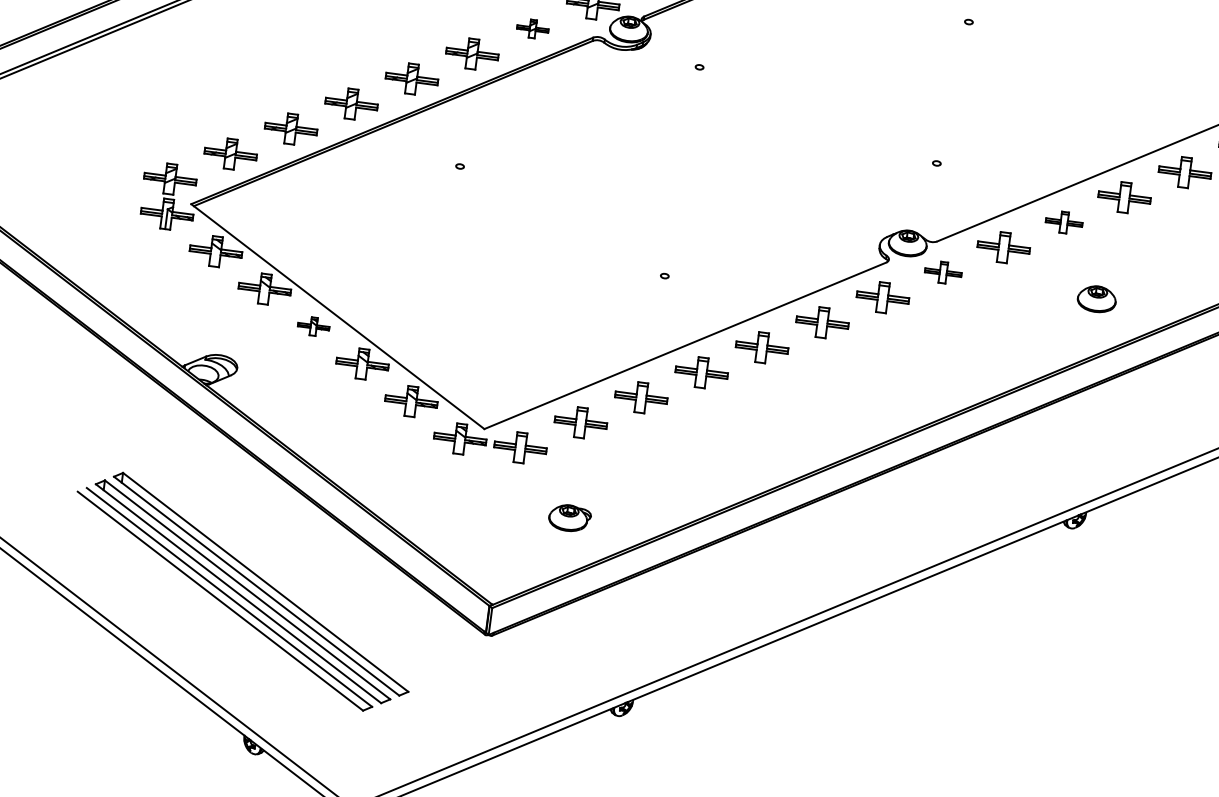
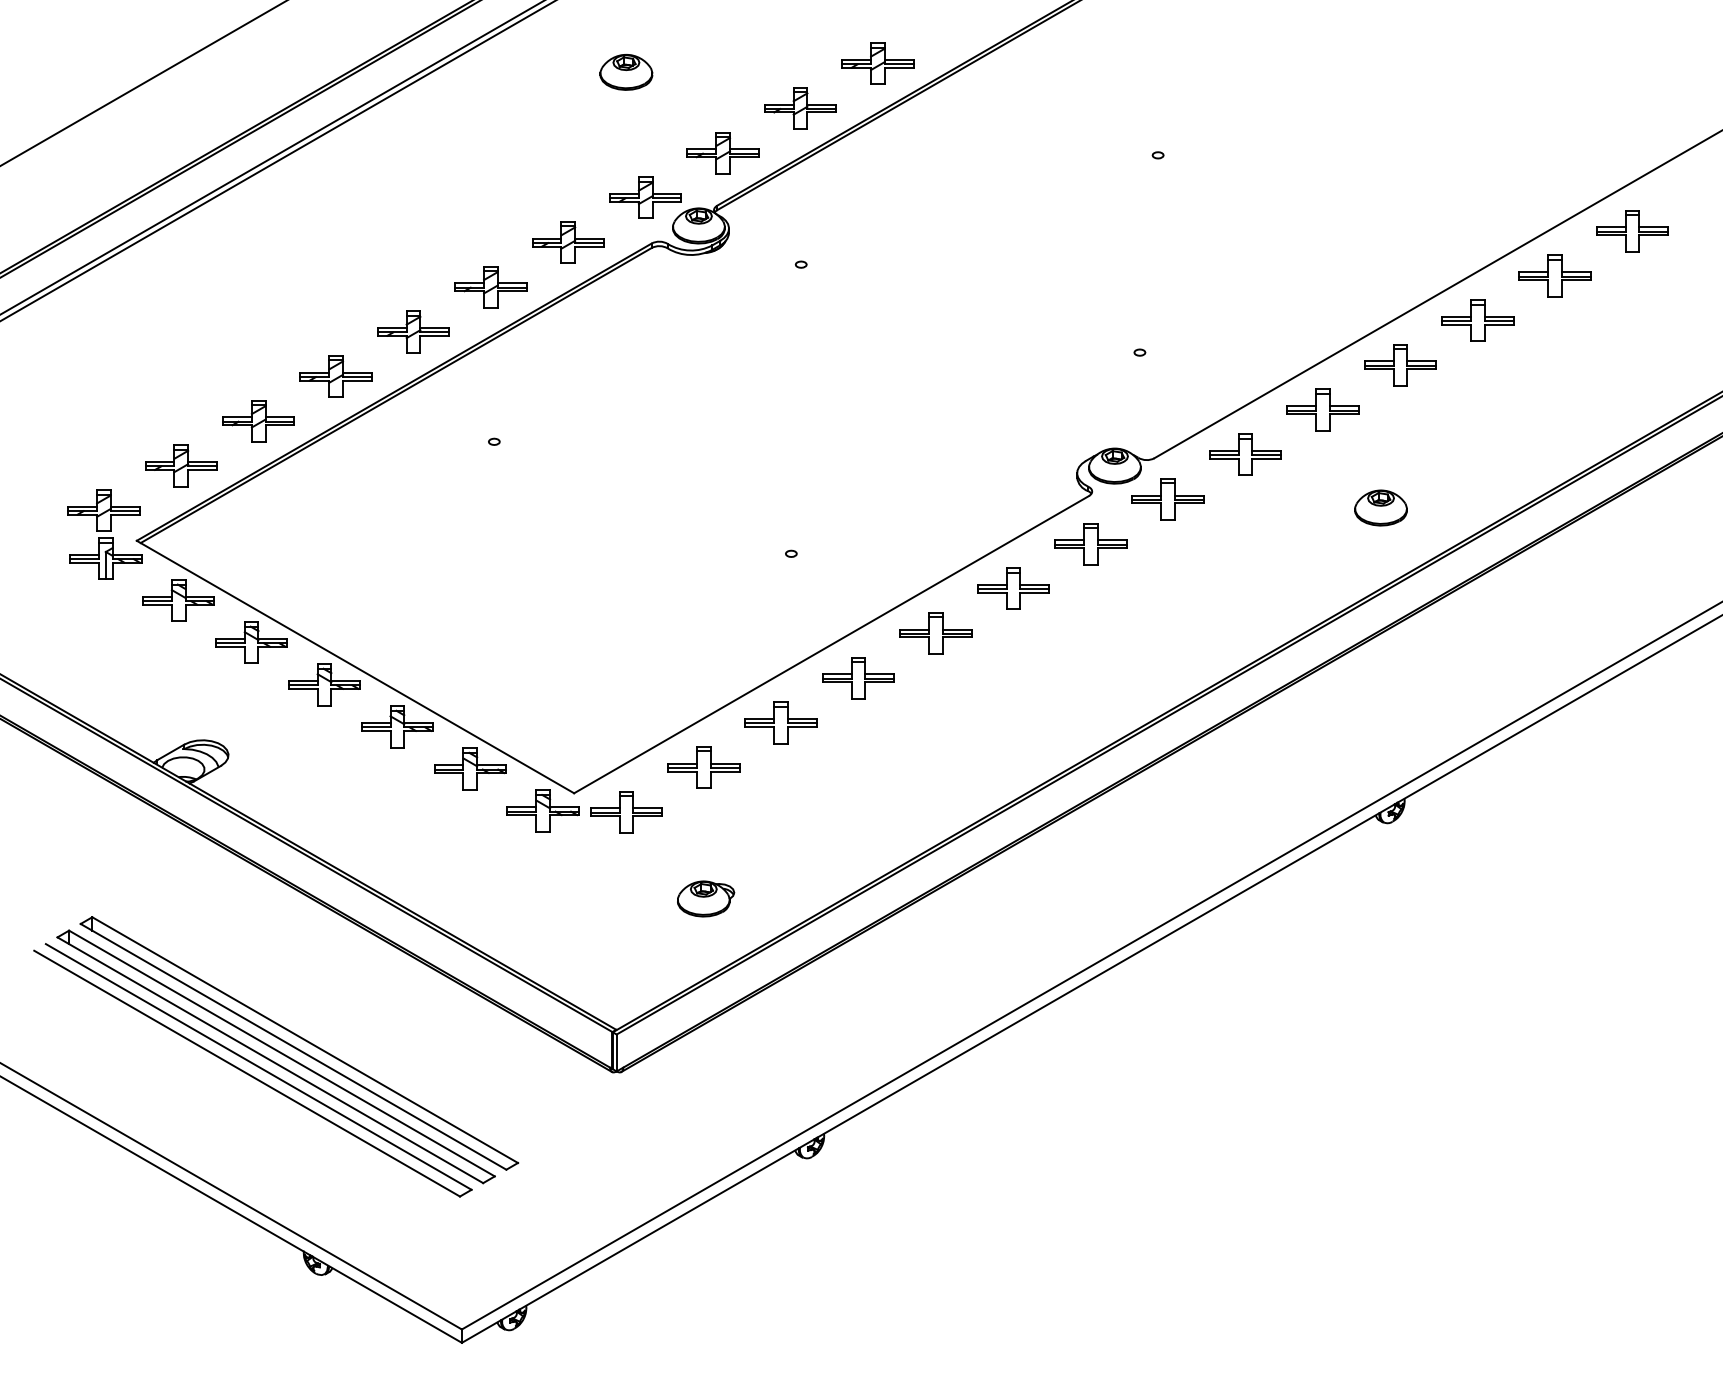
part: (532, 29) -> (568, 242), size x1.67
part: (1063, 222) -> (1322, 409), size x1.43
part: (942, 272) -> (1167, 499), size x1.43
part: (313, 326) -> (324, 684), size x1.67

